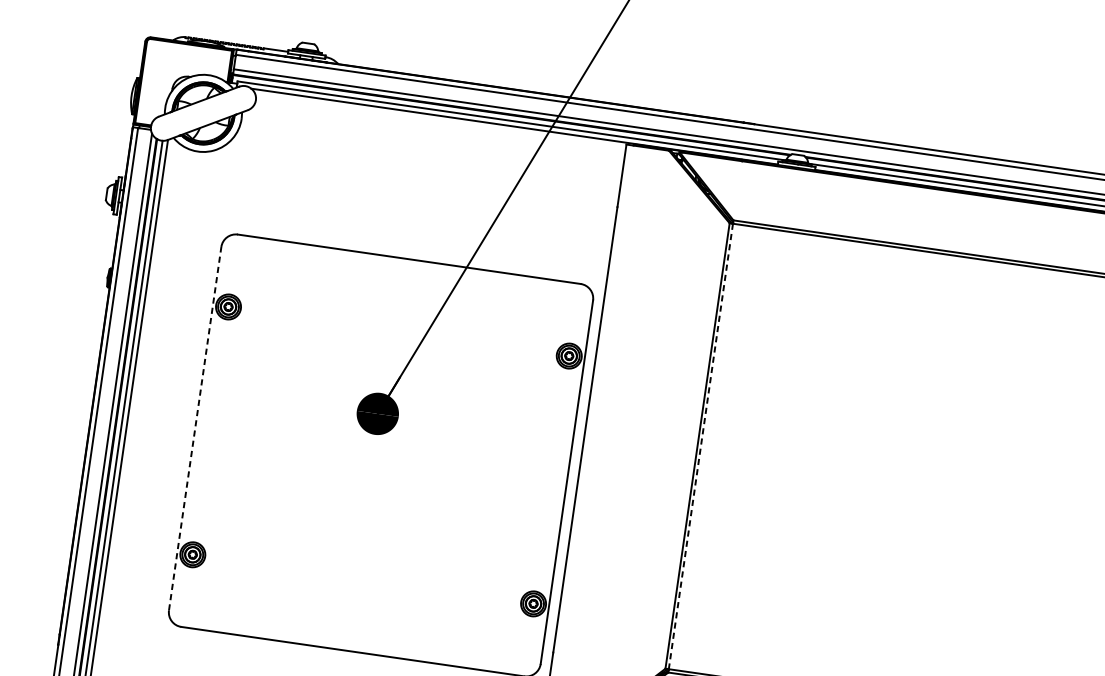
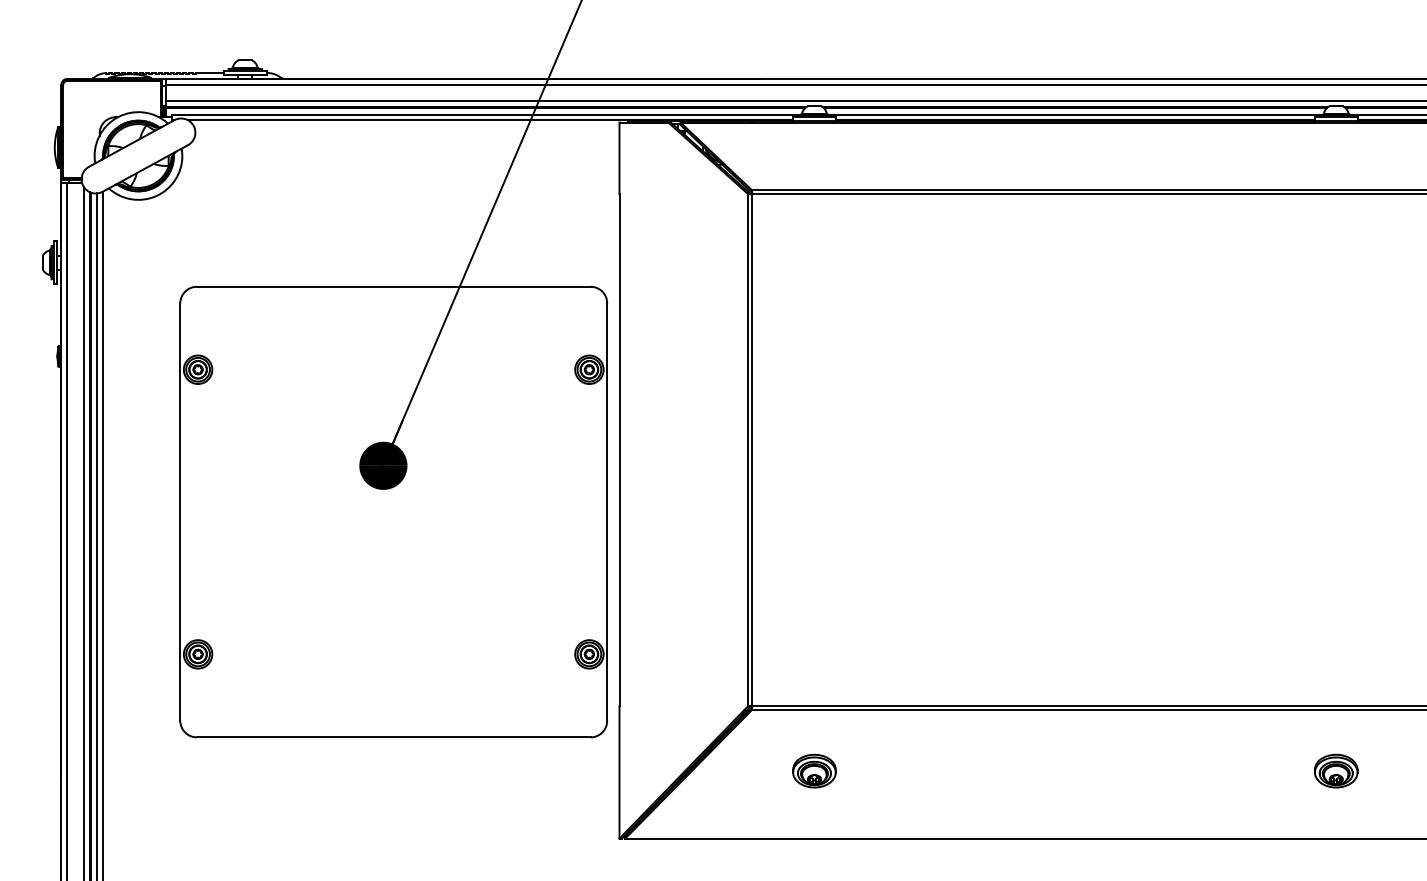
line: (195, 429) -> (180, 512), dashed -> solid
line: (701, 446) -> (752, 450), dashed -> solid

